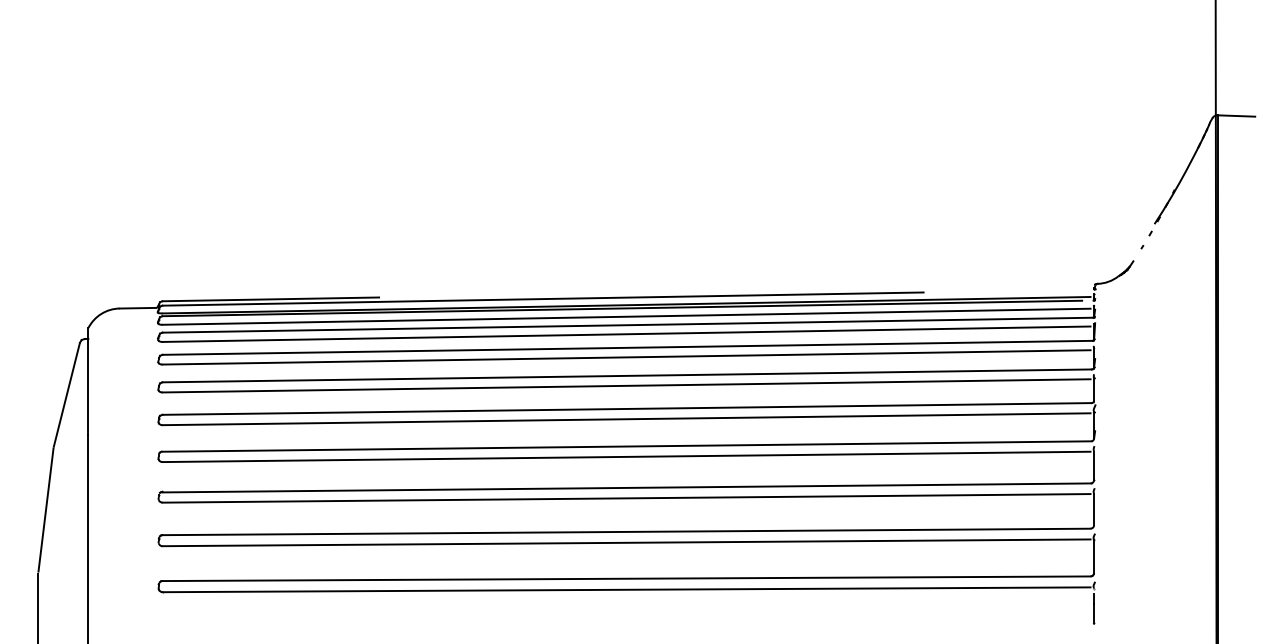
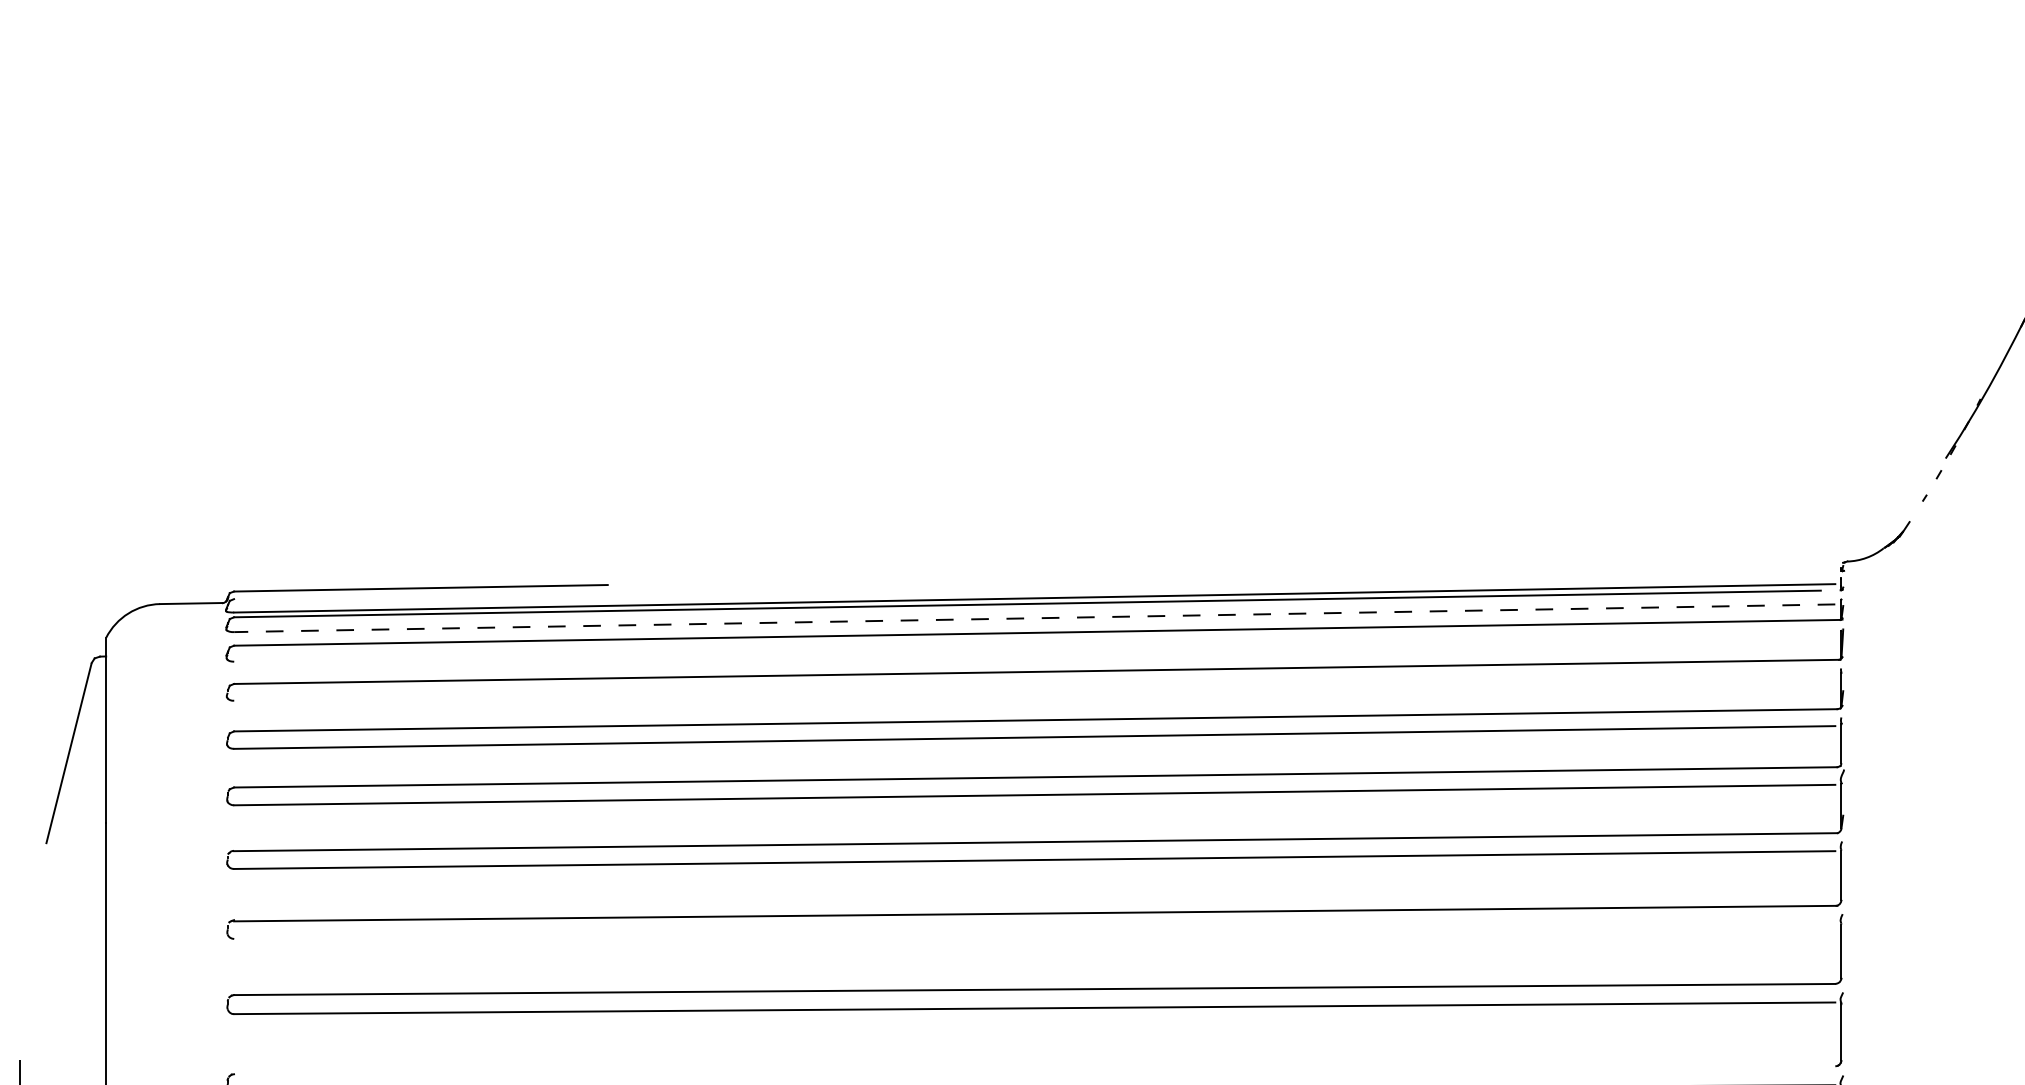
line: (542, 298) -> (889, 586), removed
line: (626, 316) -> (1034, 617), solid -> dashed
line: (626, 333) -> (1034, 647), removed
line: (626, 357) -> (1034, 688), removed
line: (626, 498) -> (1034, 931), removed
line: (45, 509) -> (32, 950), removed
line: (626, 578) -> (1034, 1069), removed

